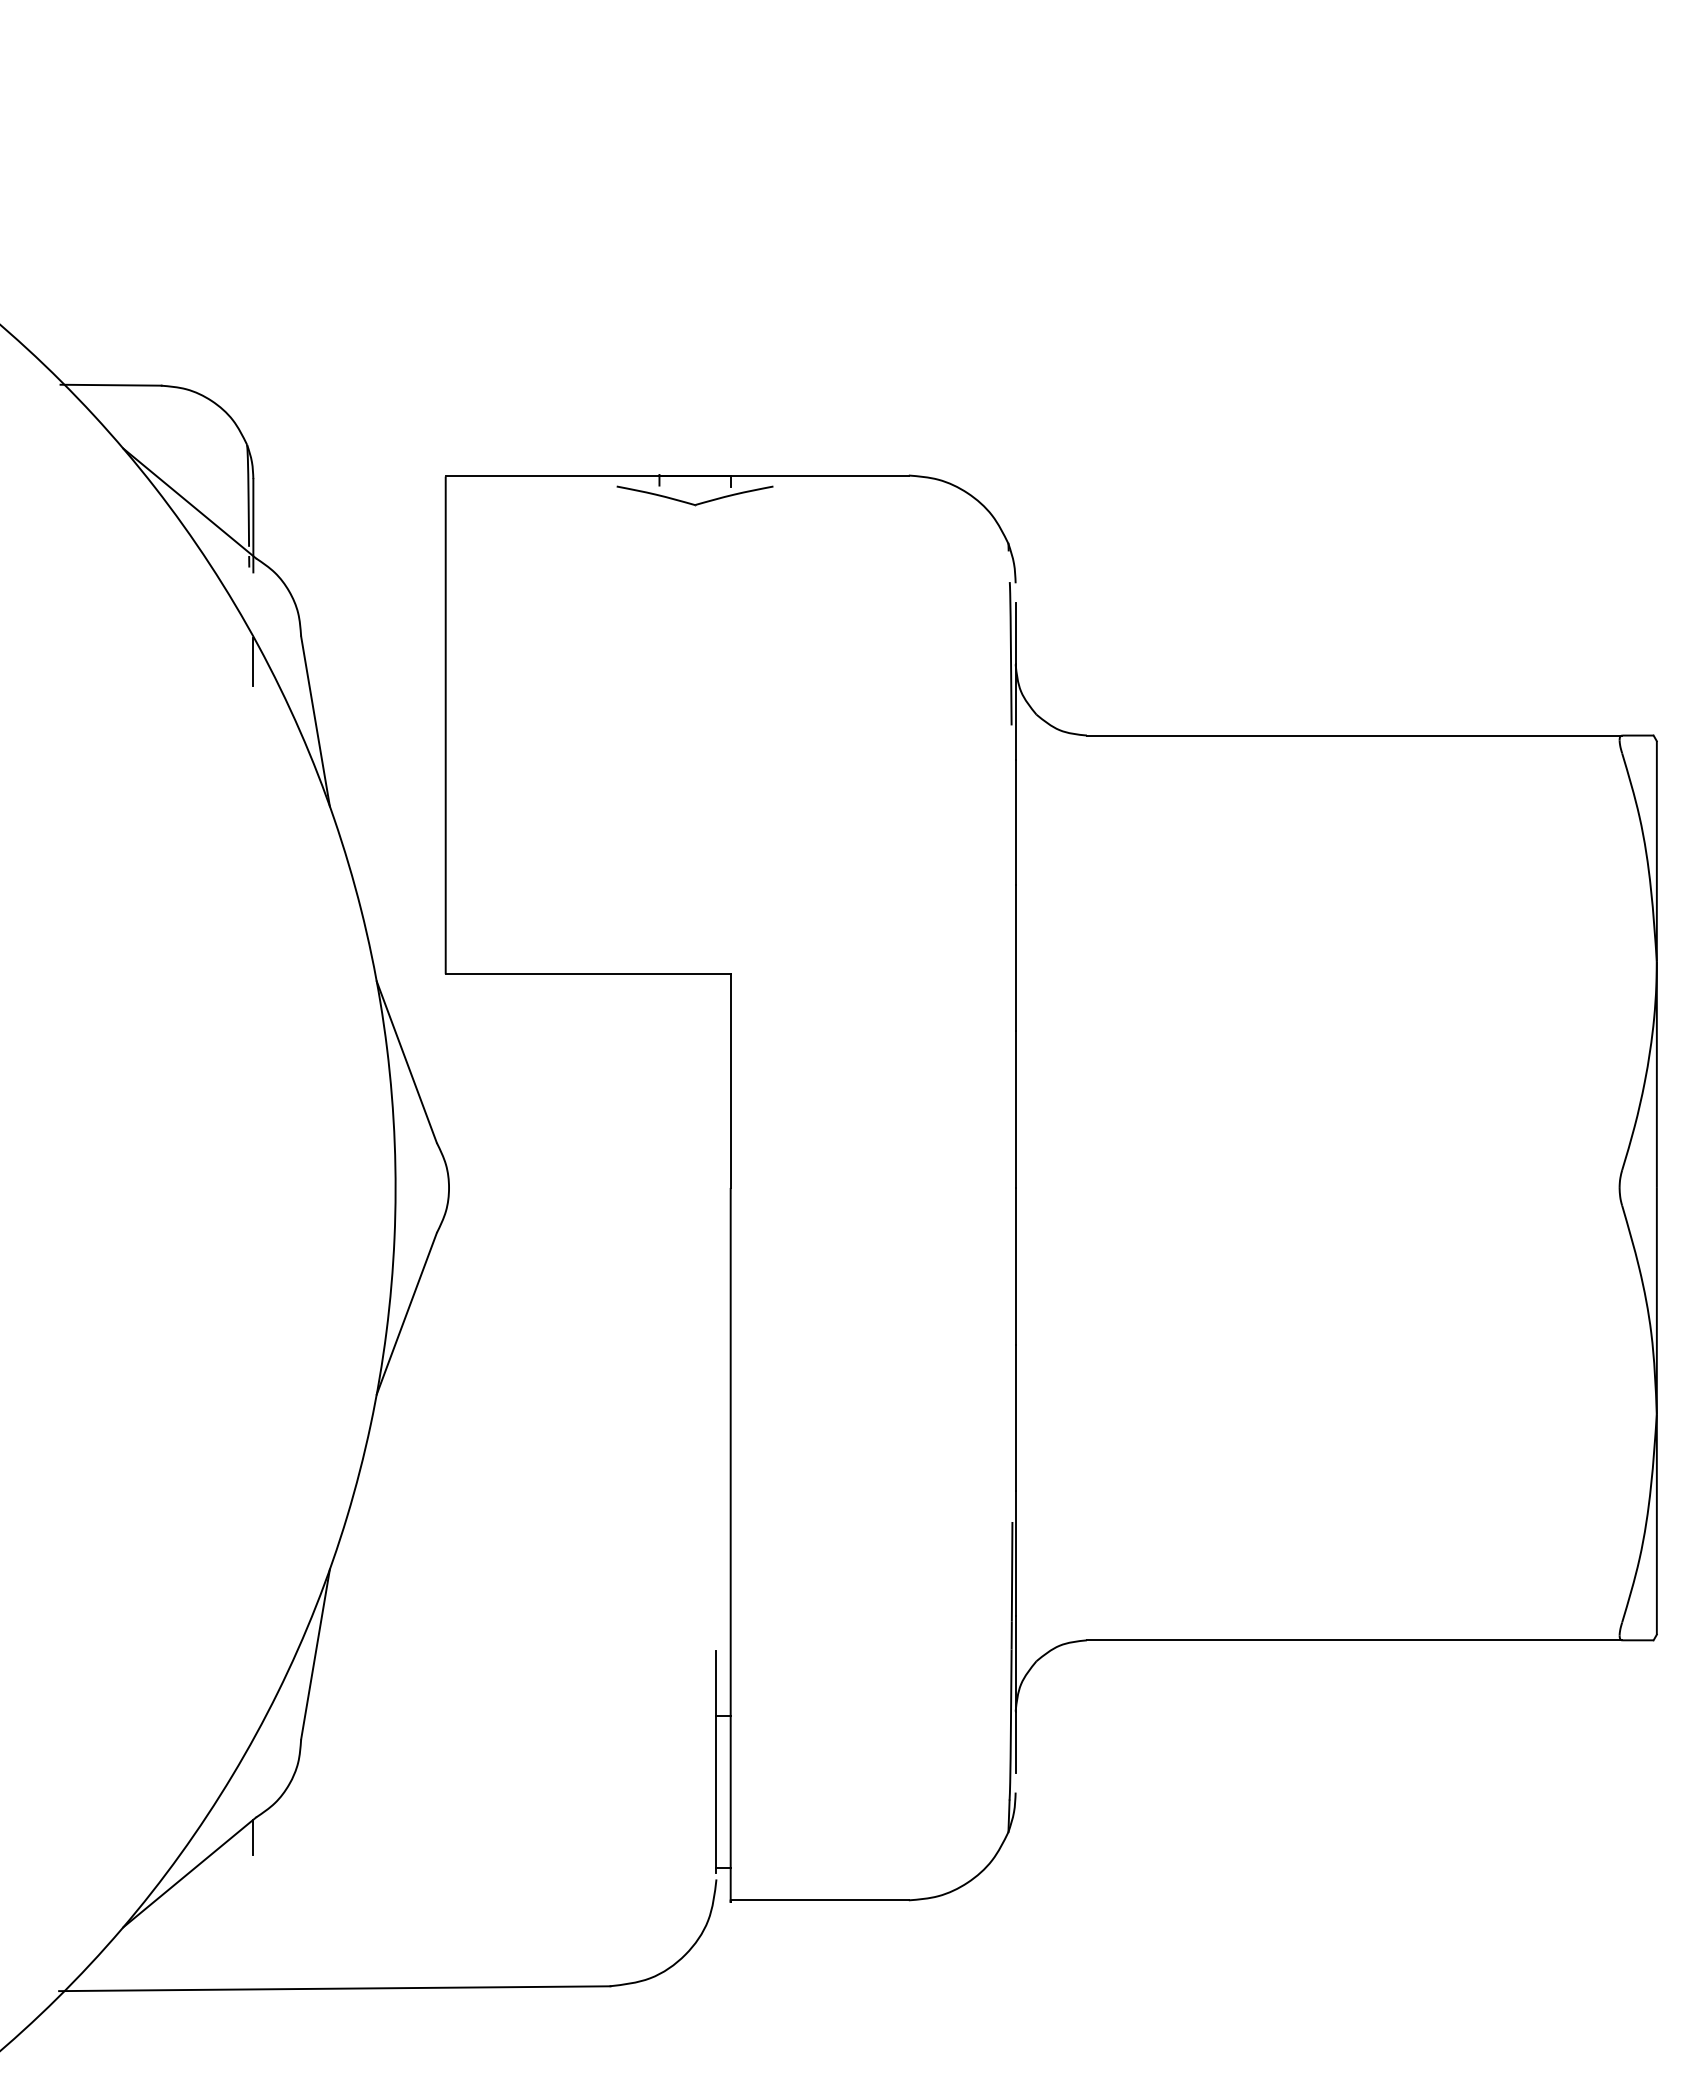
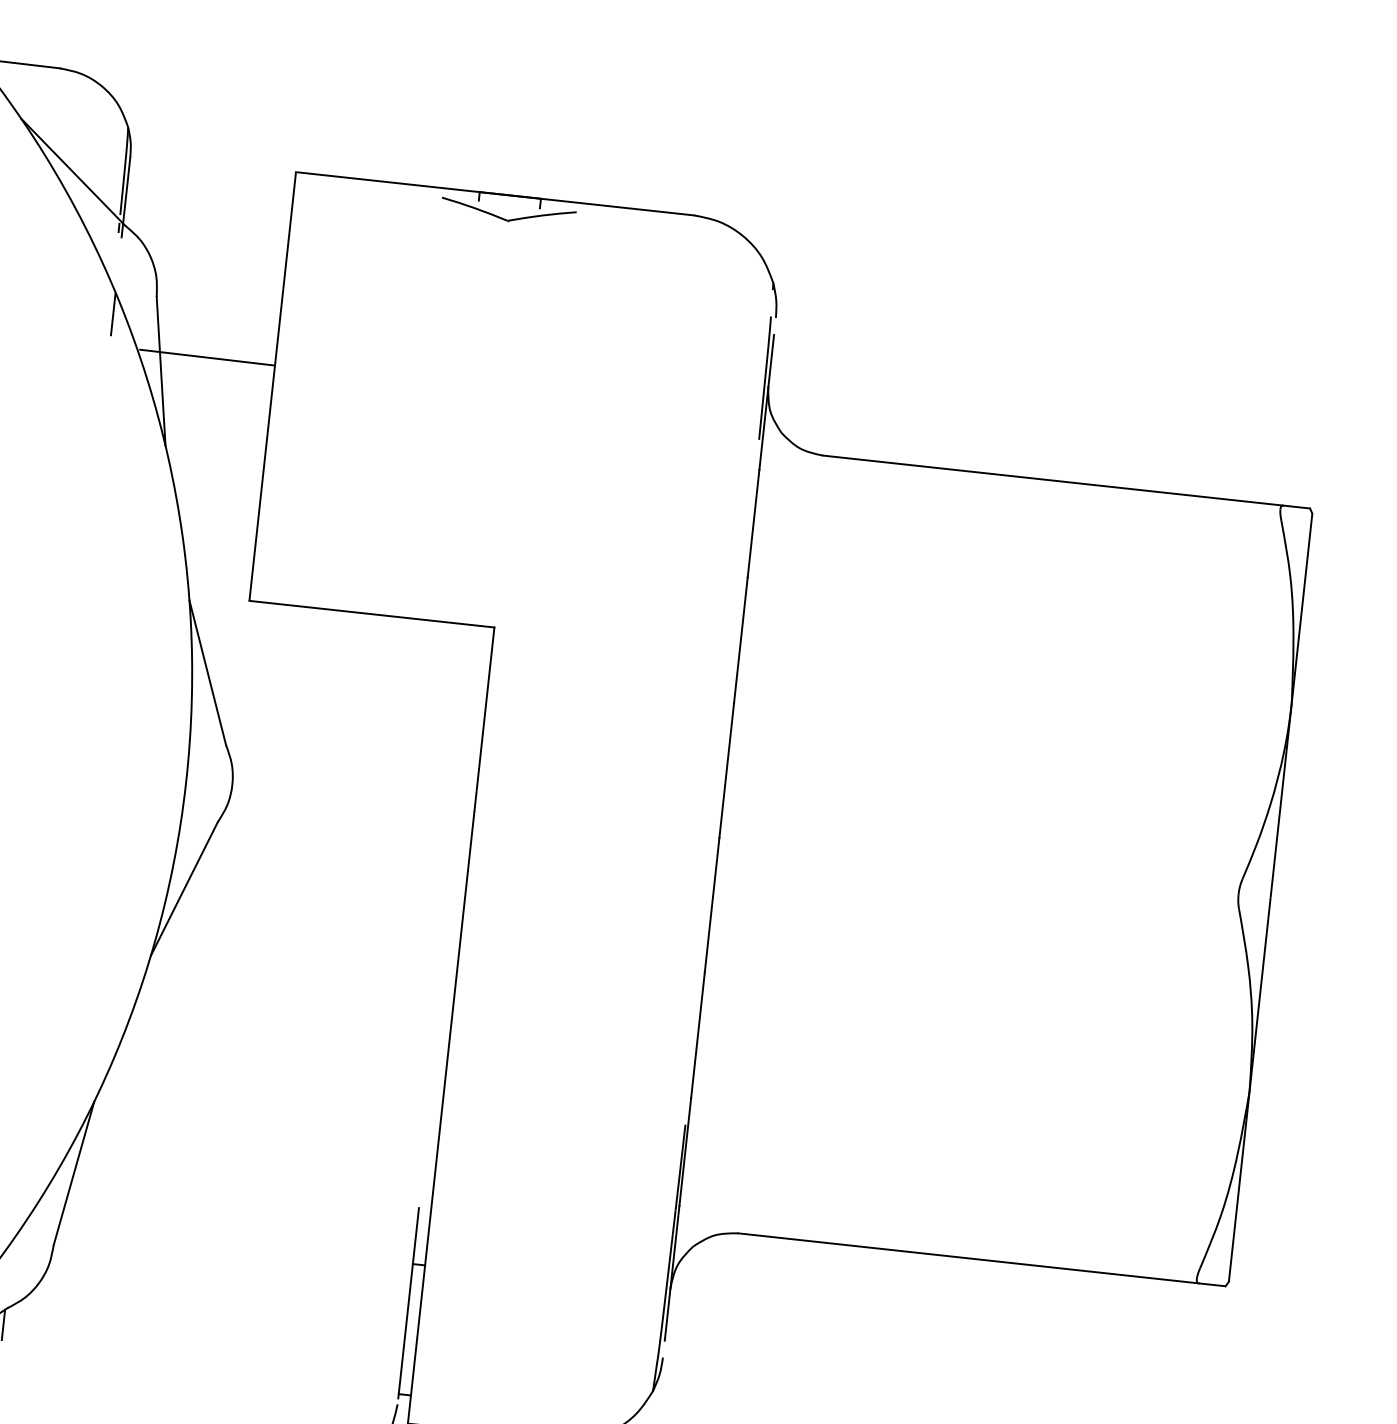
line: (366, 699) -> (207, 357), added

